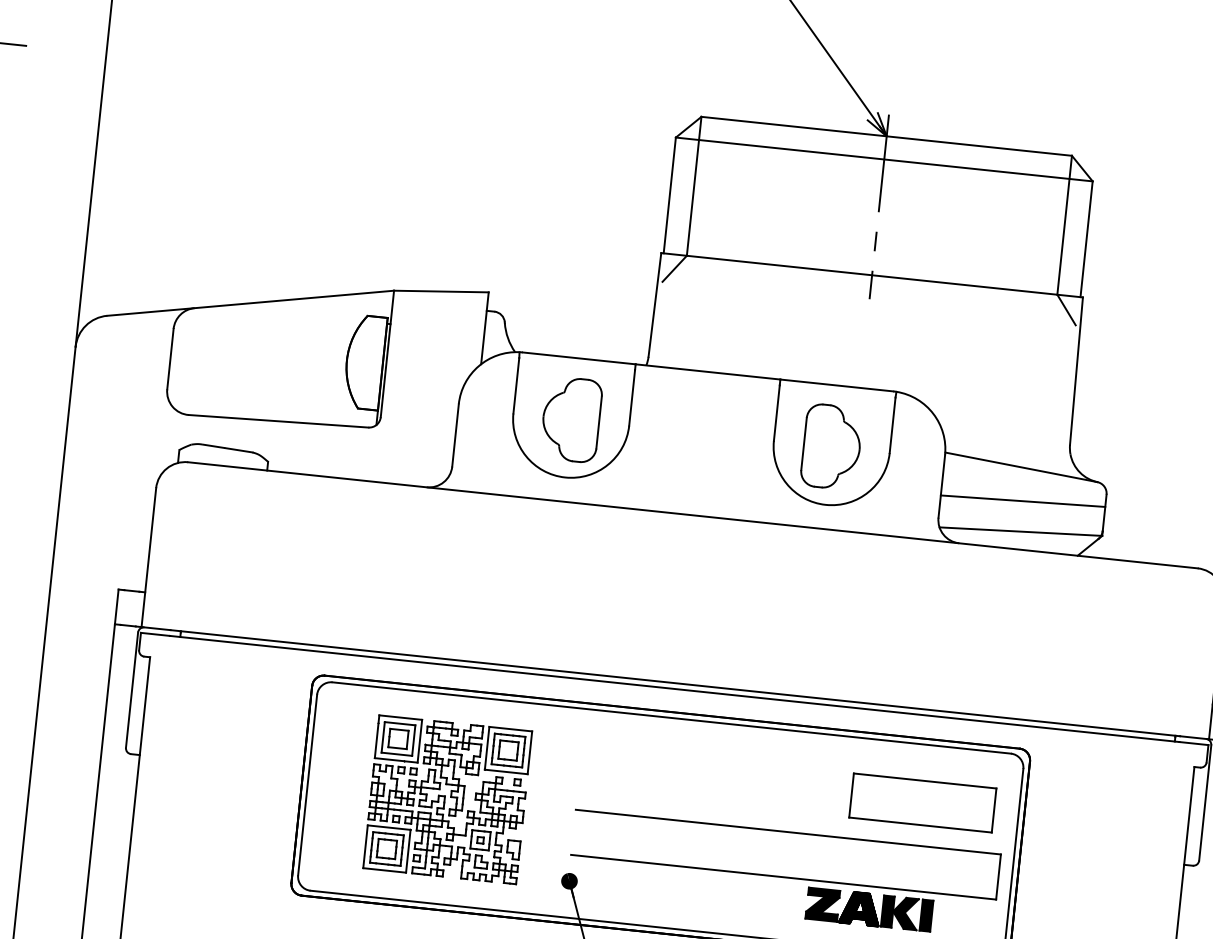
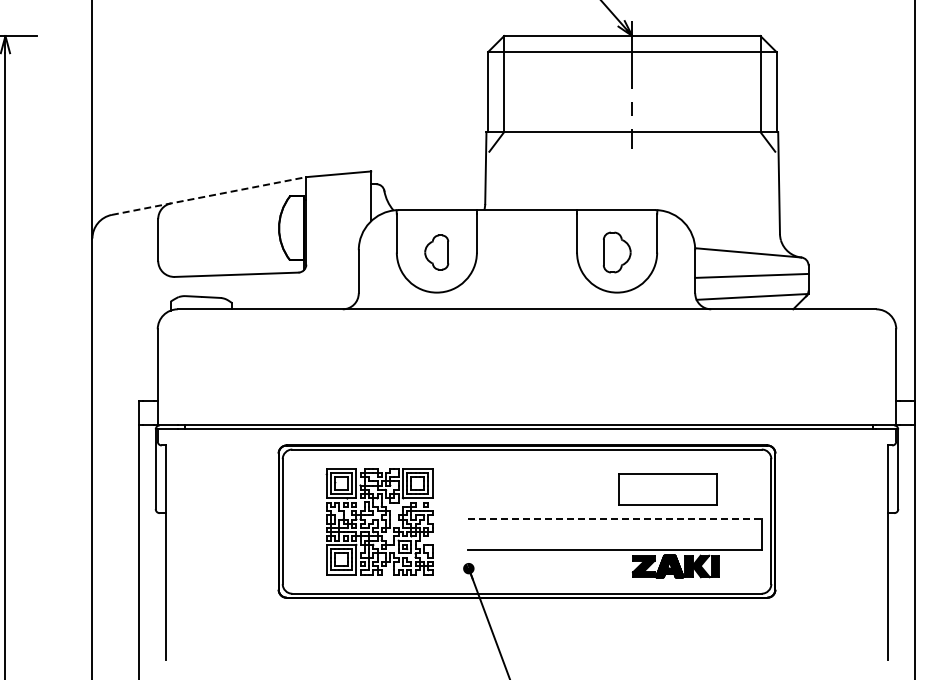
line: (251, 302) -> (209, 195), solid -> dashed
part: (570, 419) -> (436, 252), size x0.6
part: (832, 446) -> (617, 252), size x0.7
part: (922, 802) -> (667, 489), moved
line: (788, 832) -> (615, 519), solid -> dashed

